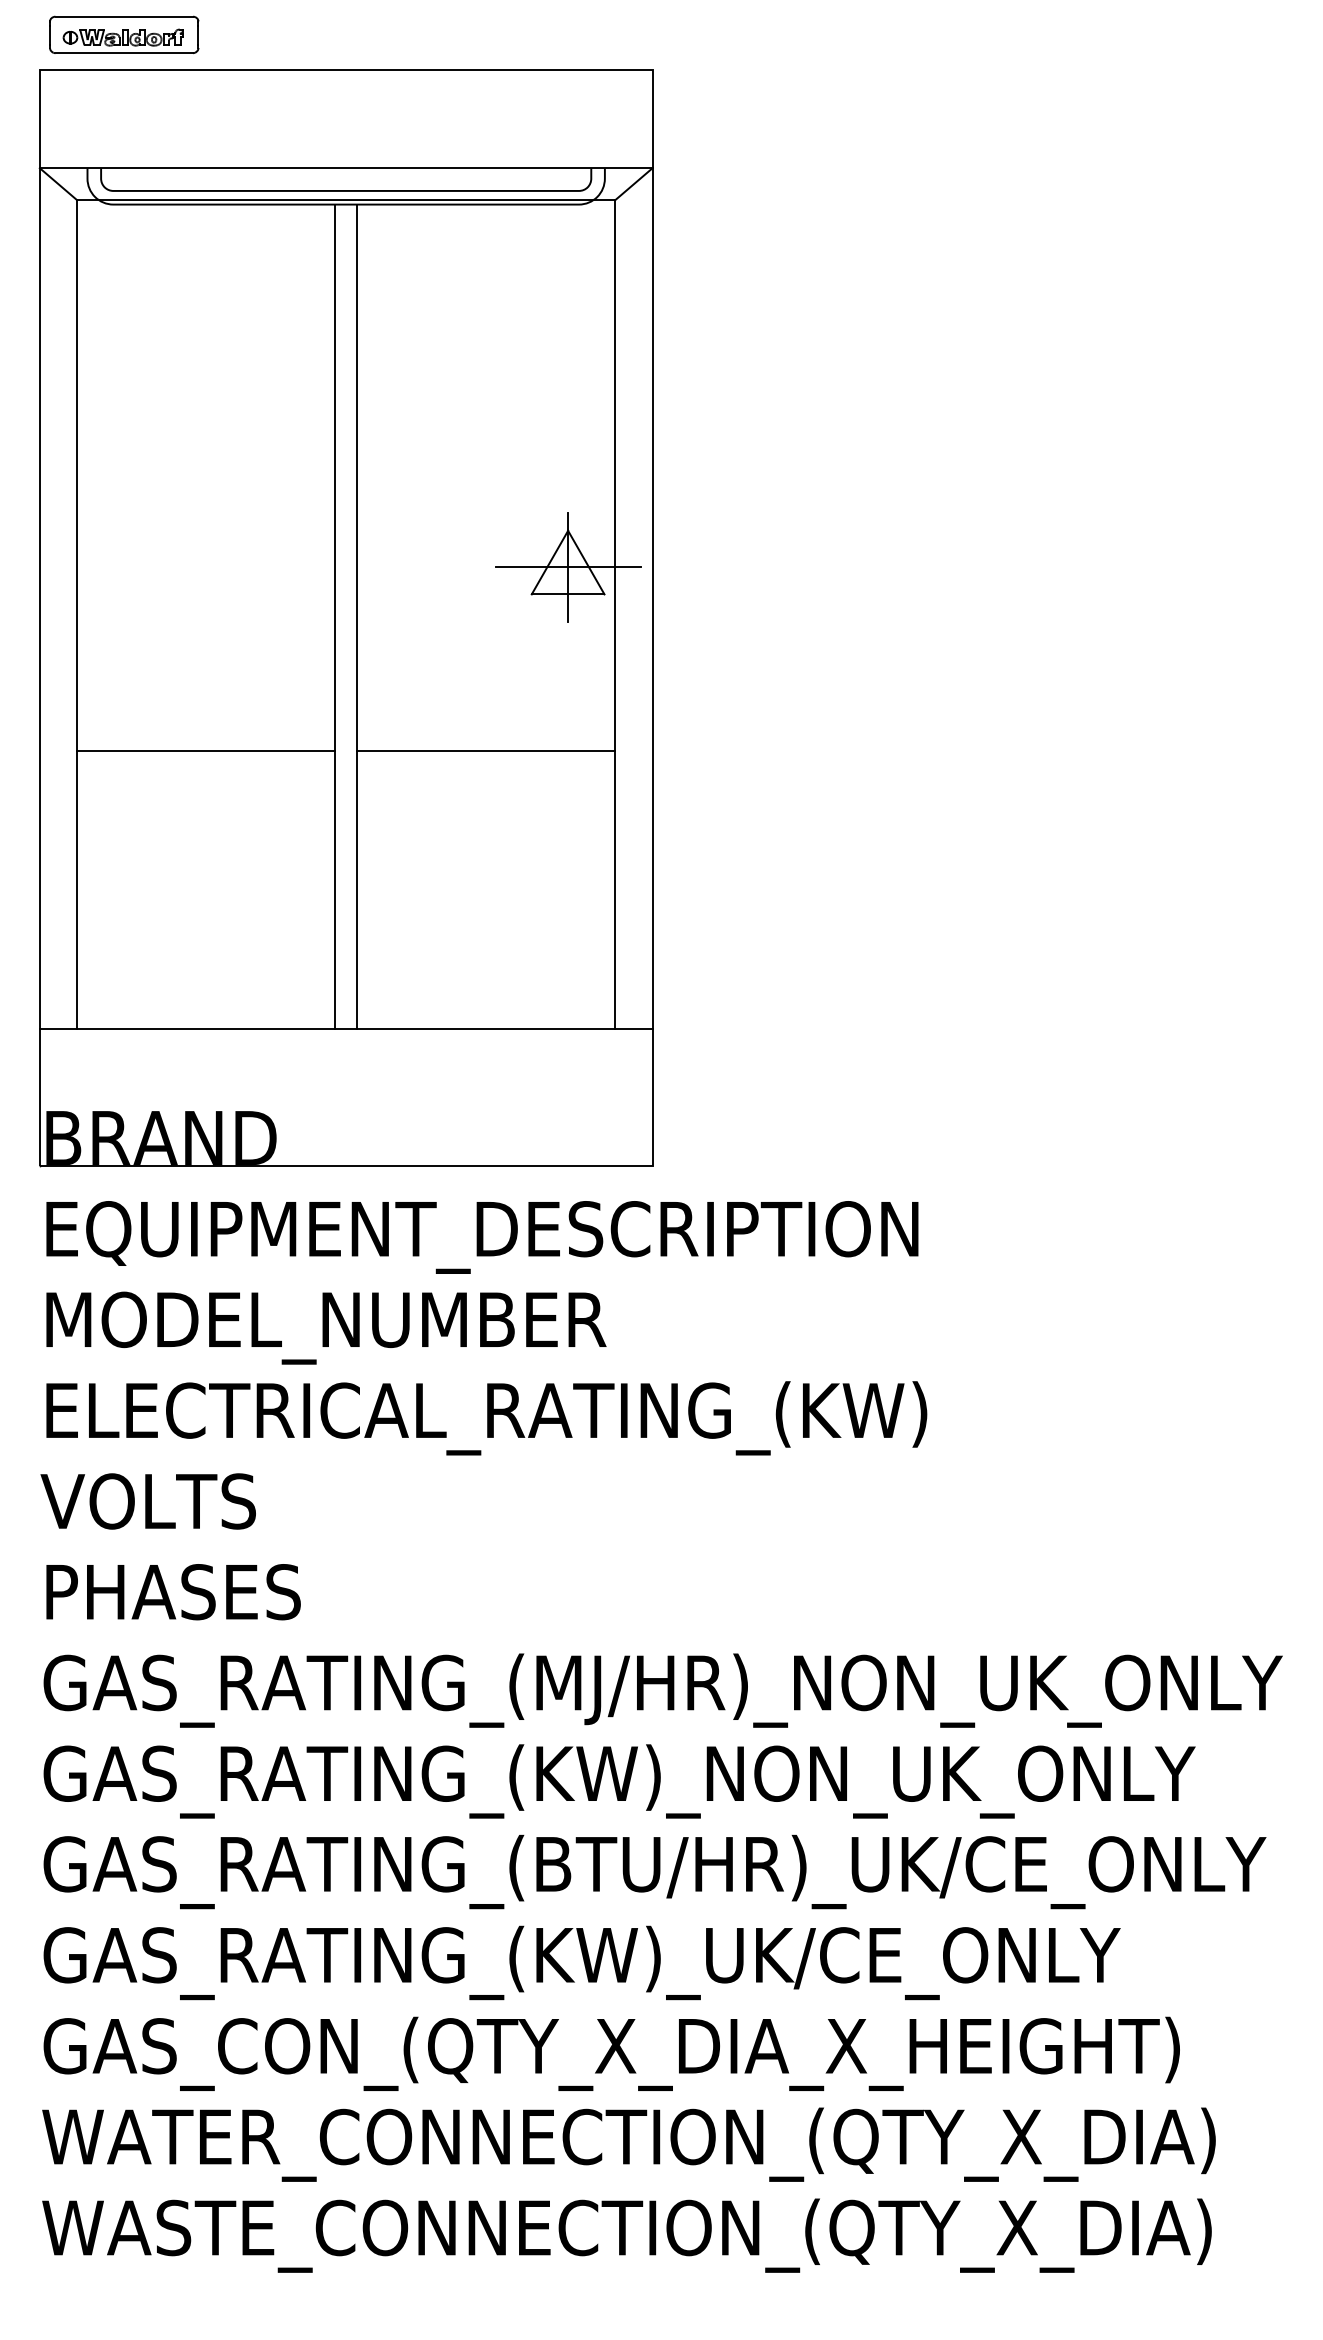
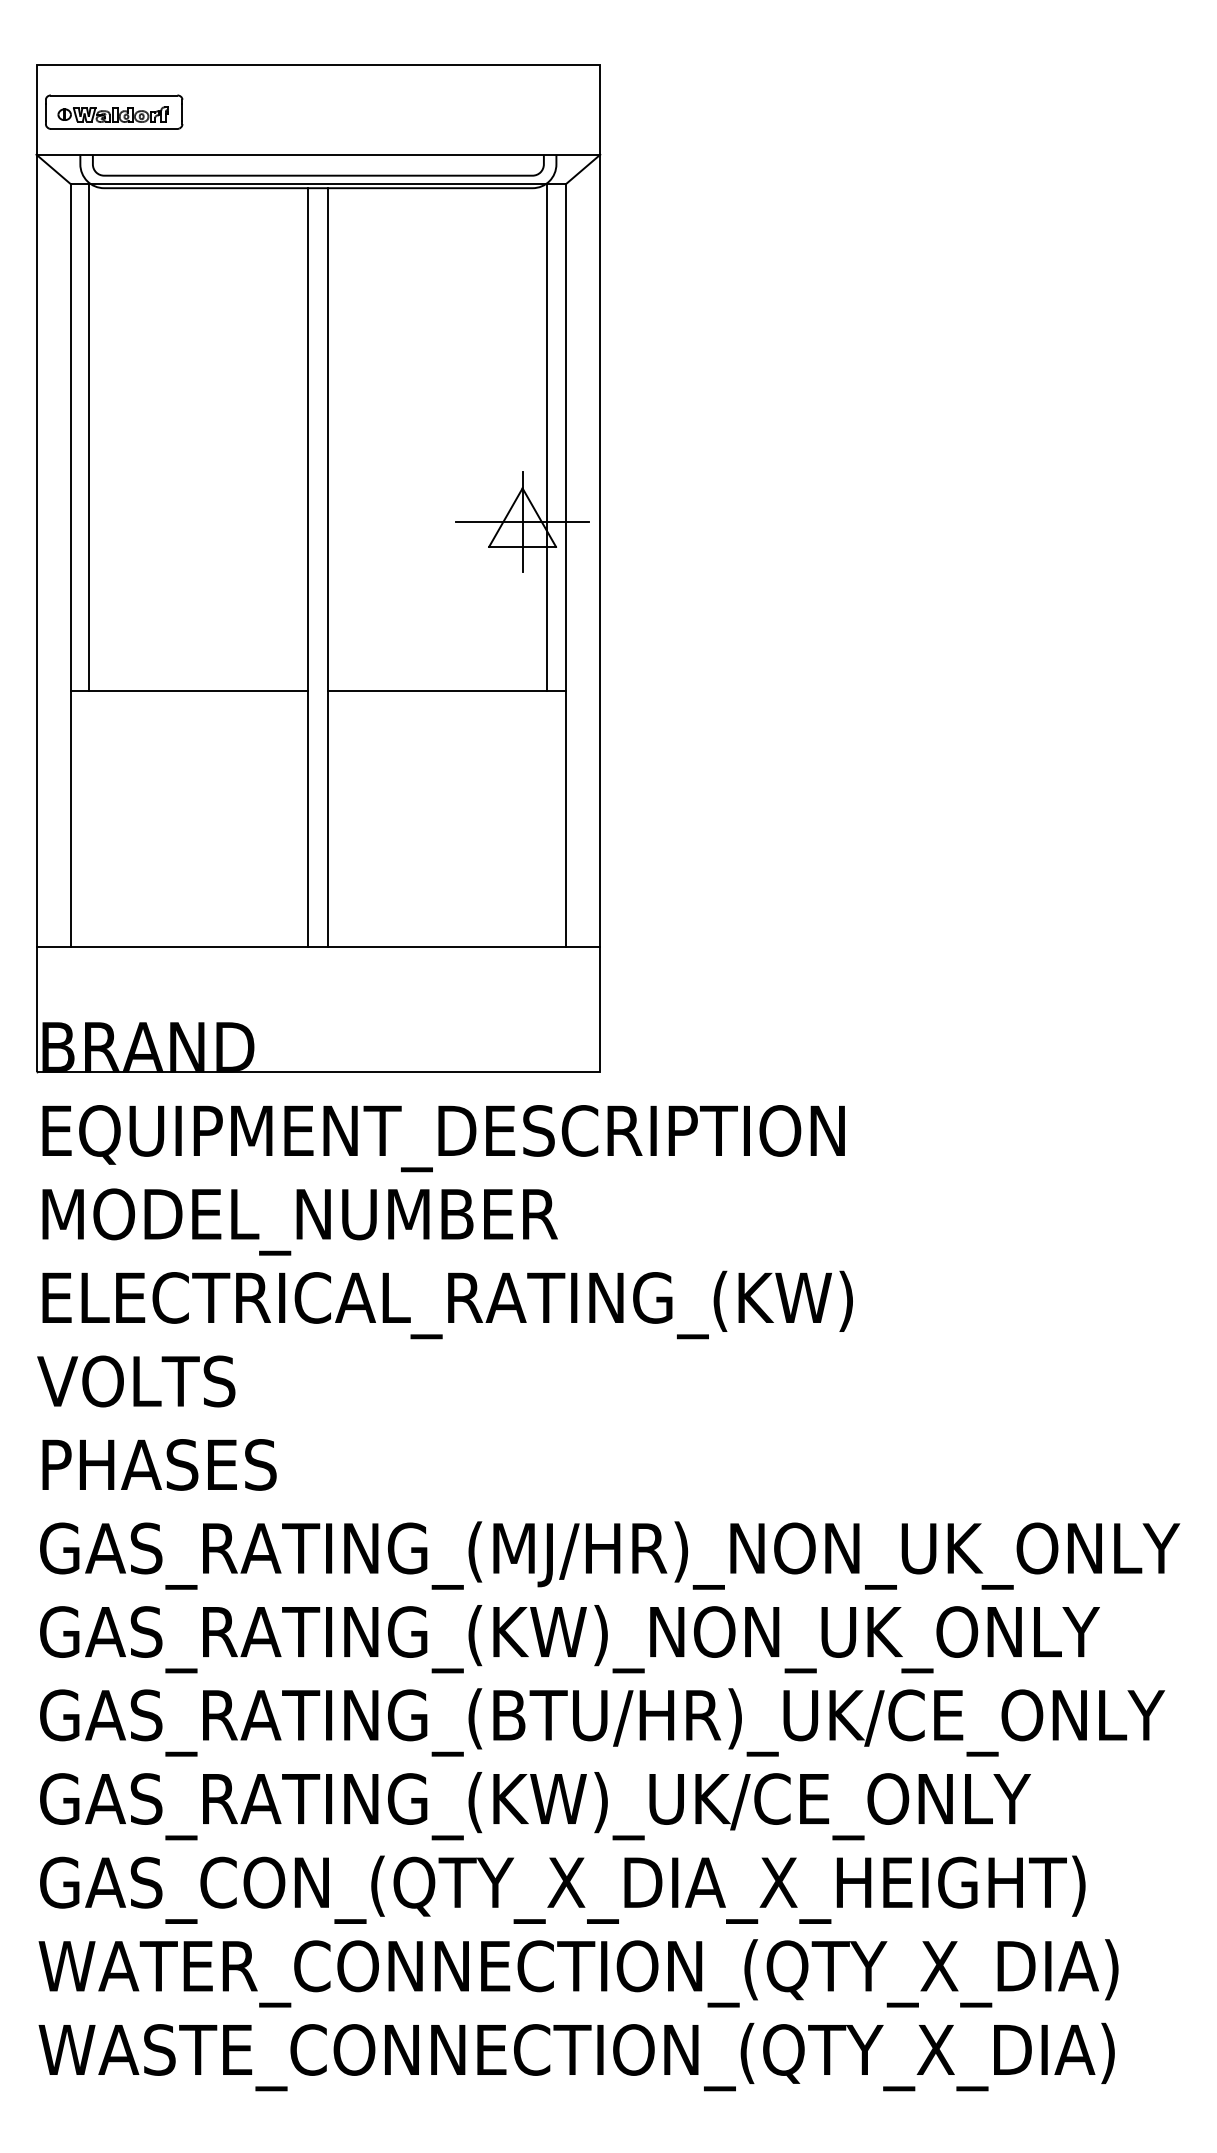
part: (124, 34) -> (114, 111), moved
line: (97, 475) -> (89, 437), added
line: (595, 475) -> (547, 437), added

